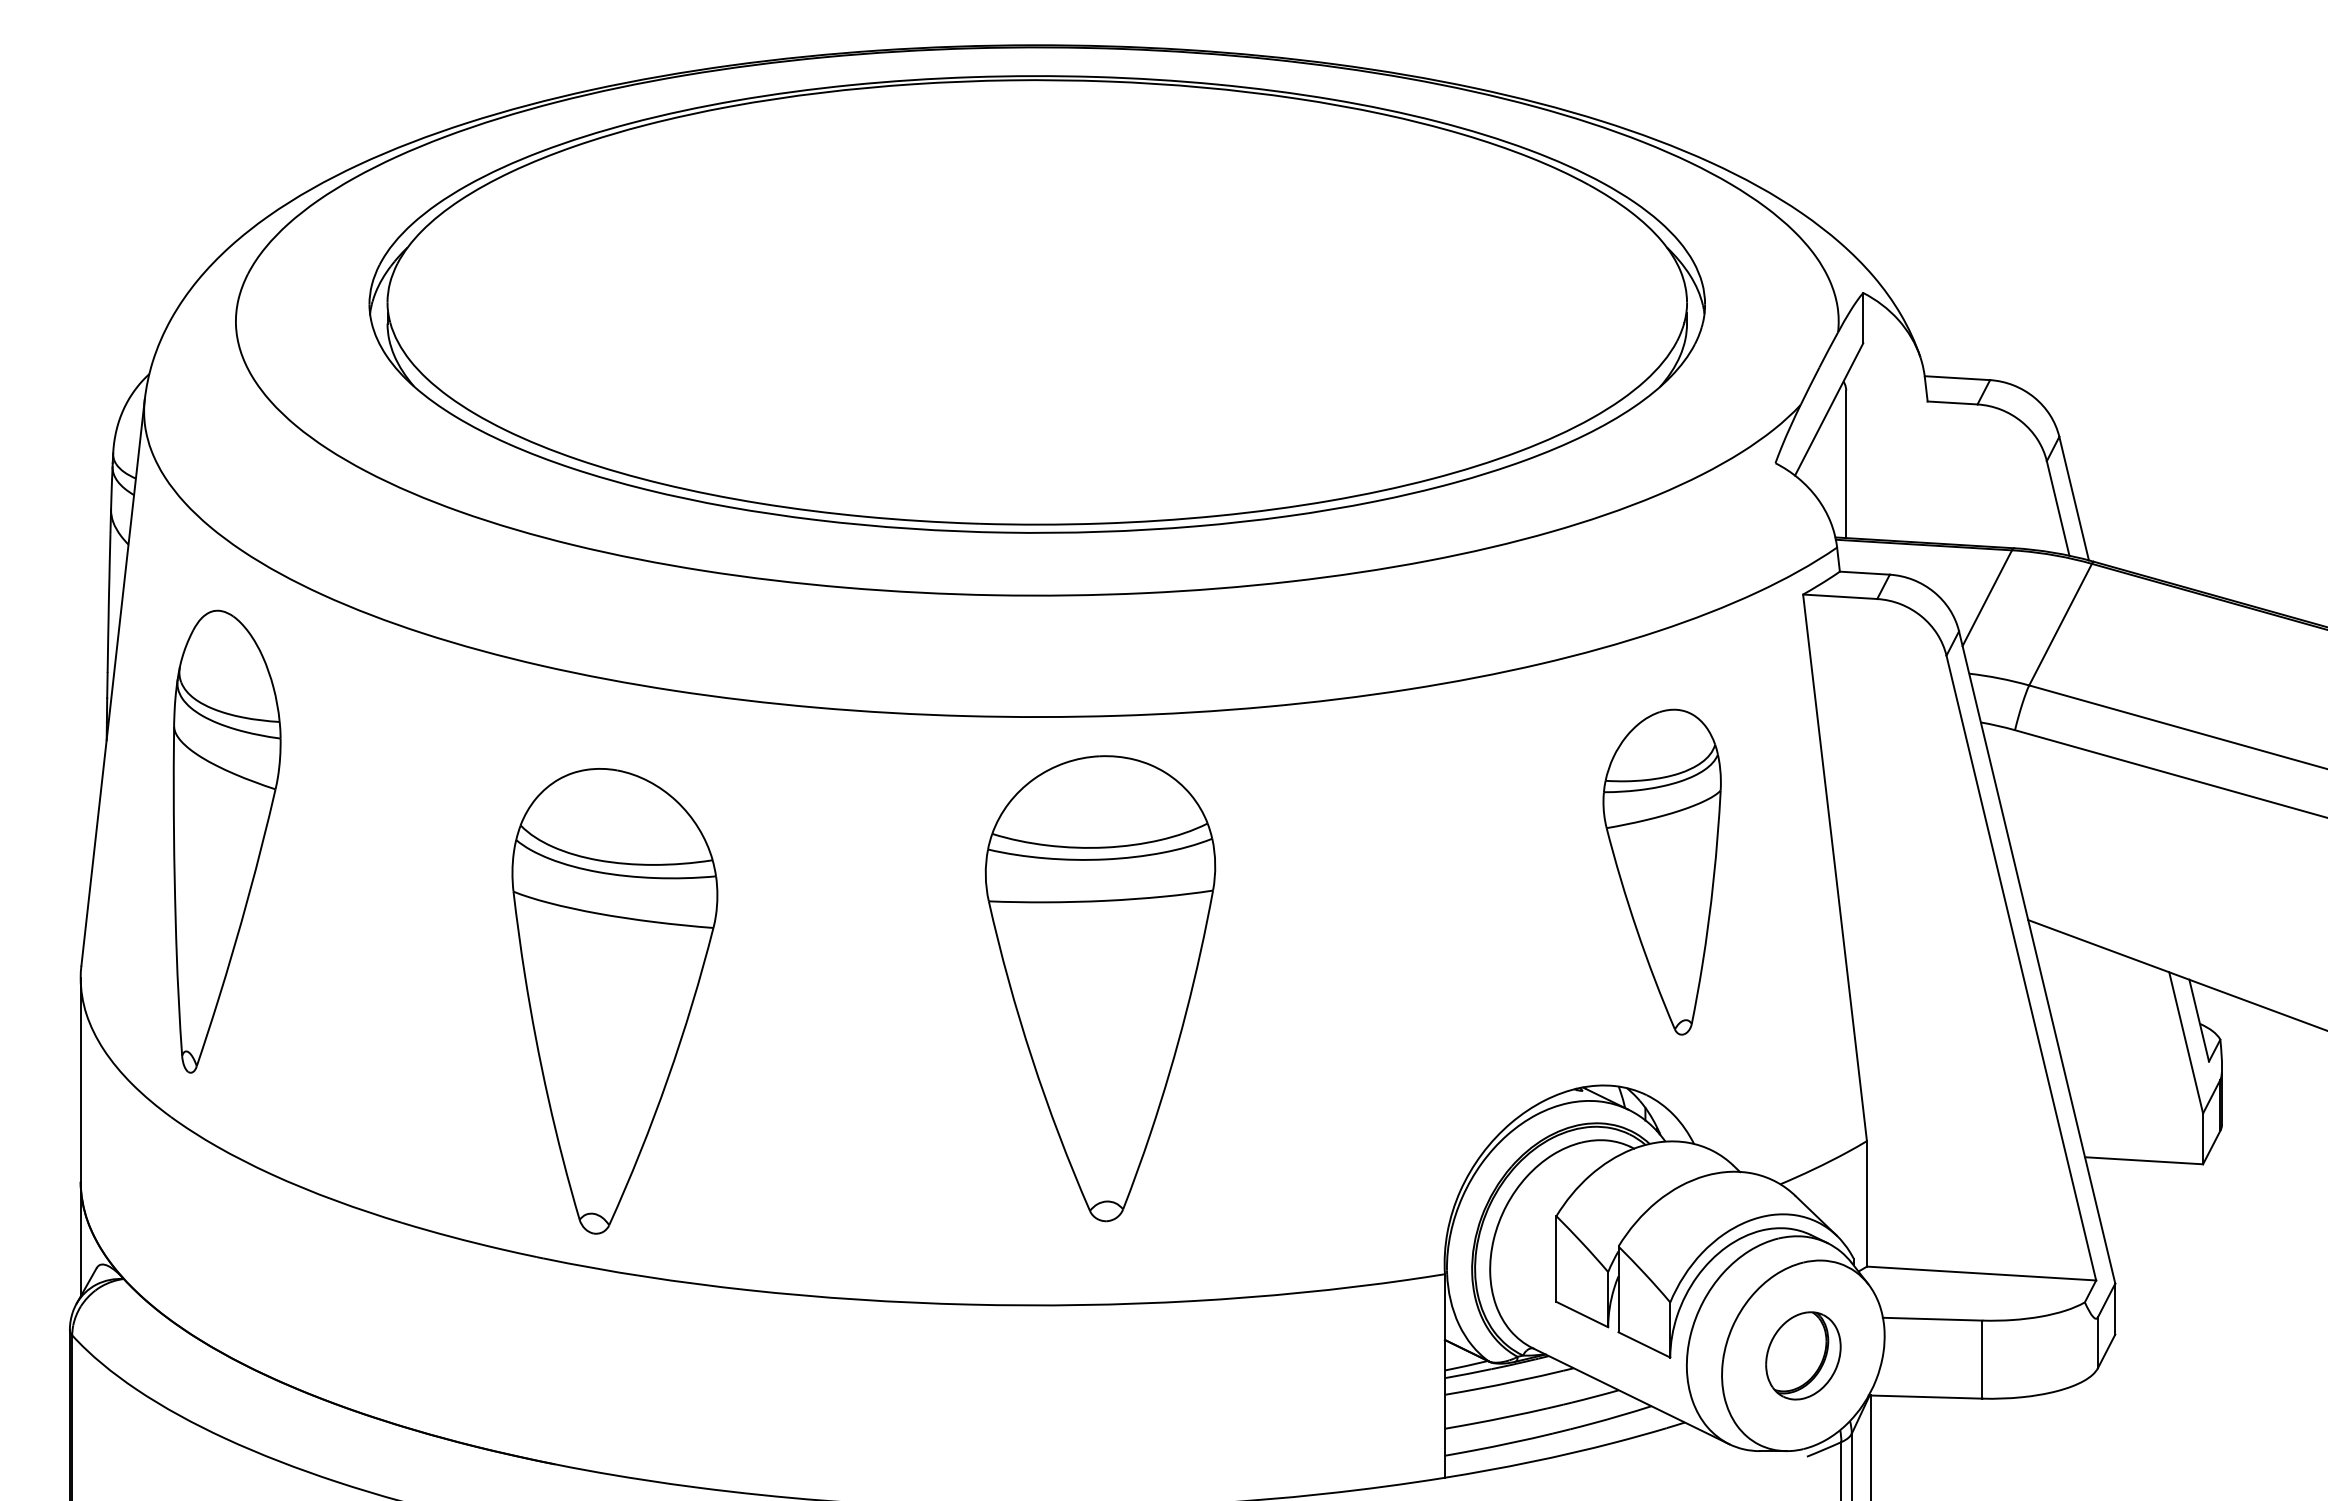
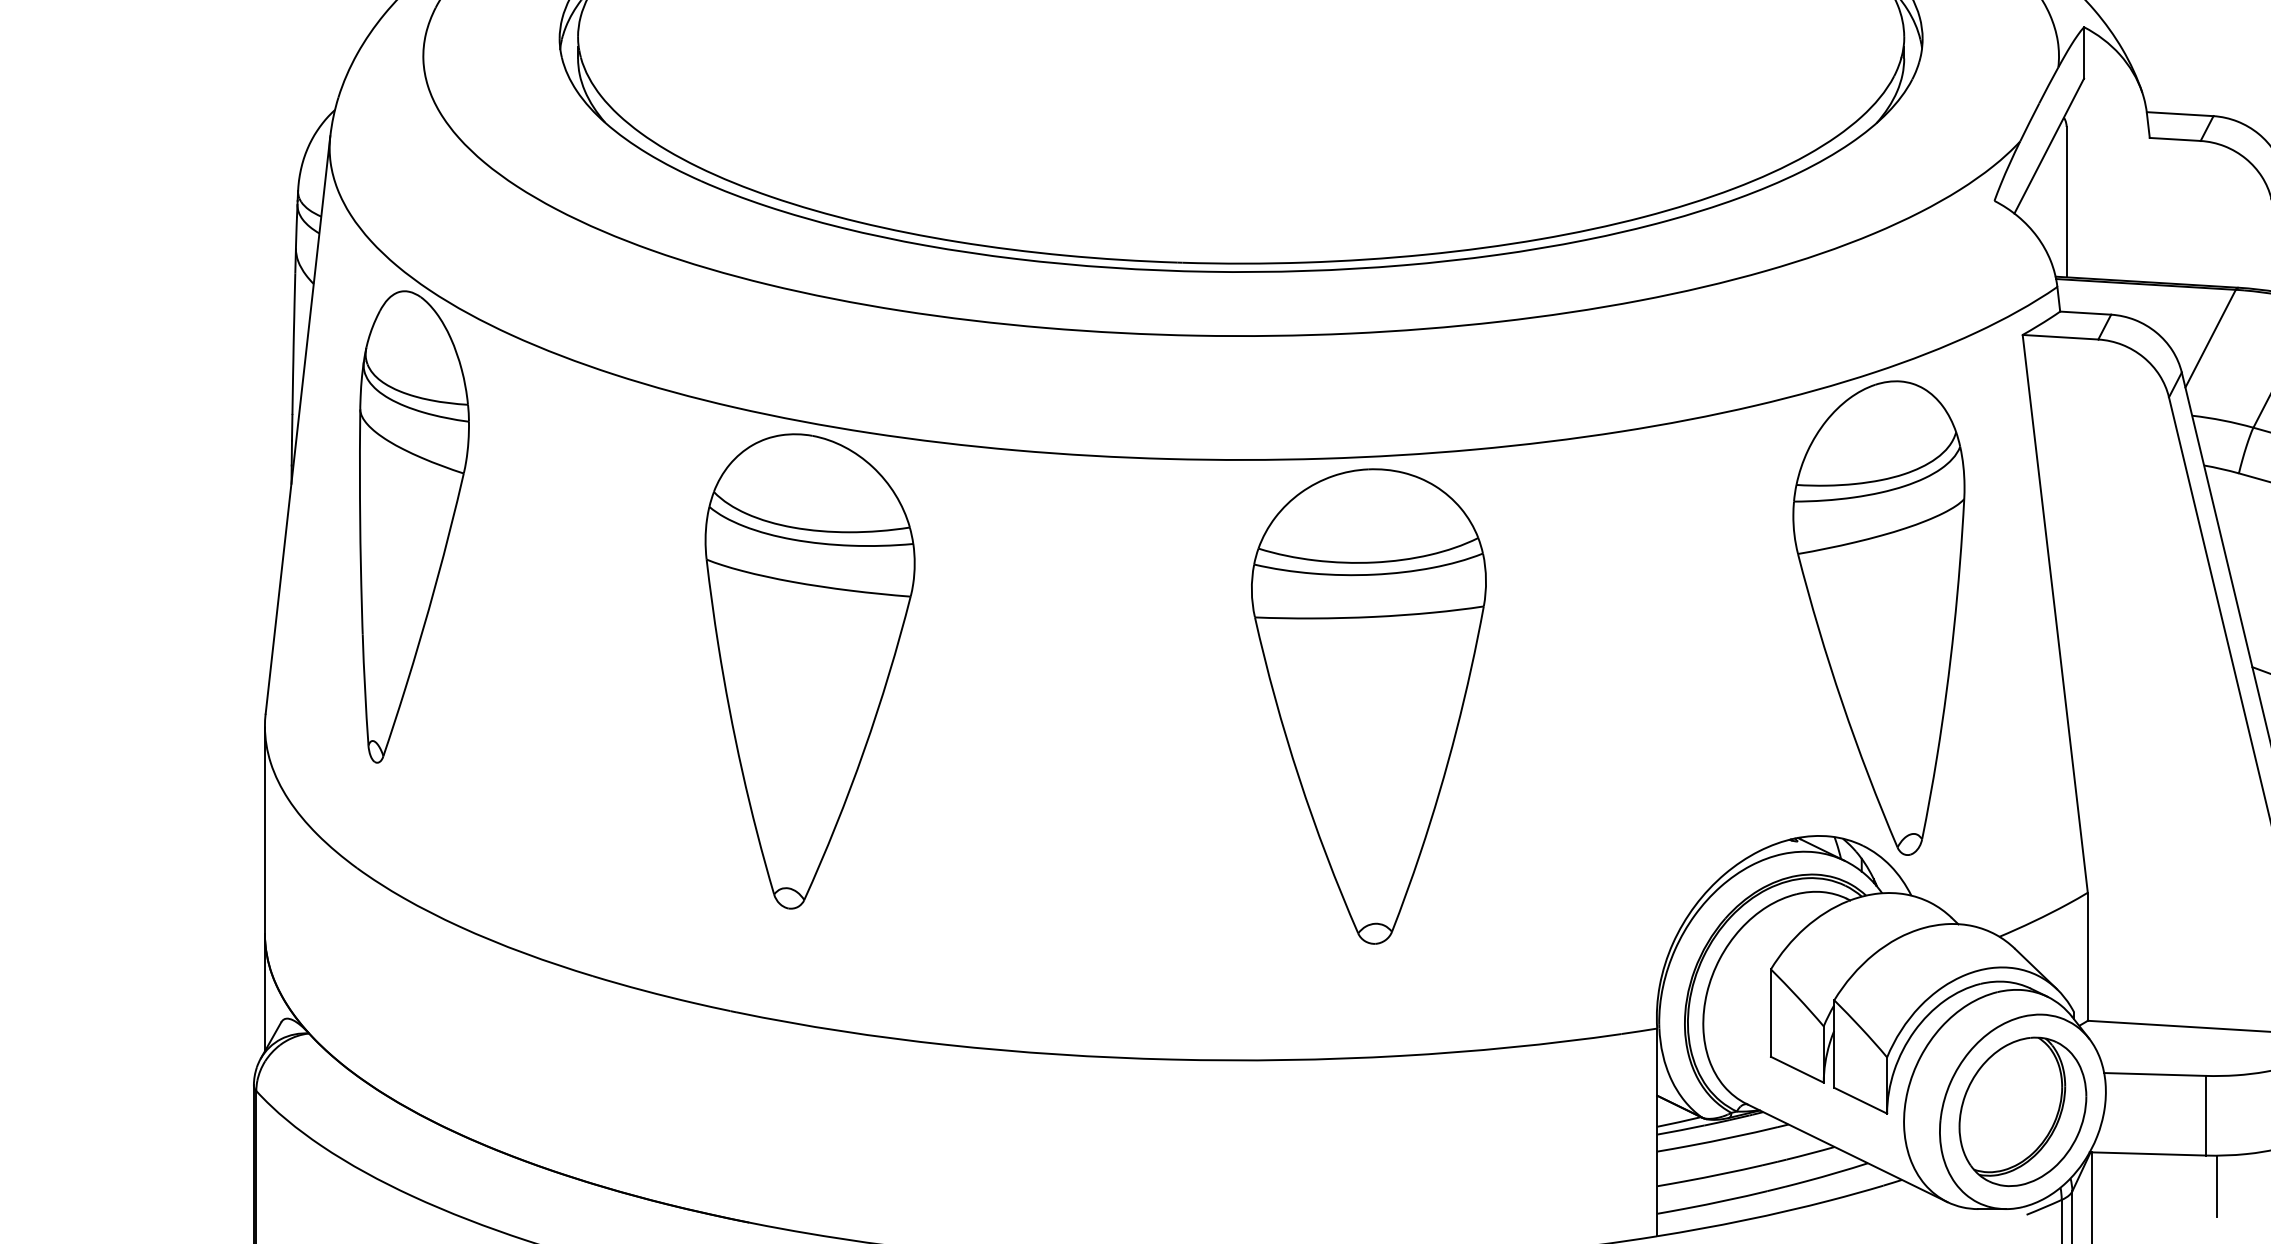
part: (226, 841) -> (413, 526), moved
part: (1661, 872) -> (1878, 618), size x1.43
part: (1100, 988) -> (1368, 706), moved
part: (614, 1001) -> (809, 671), moved
part: (1803, 1355) -> (2023, 1111), size x1.67
line: (1993, 1428) -> (2216, 1186), added

